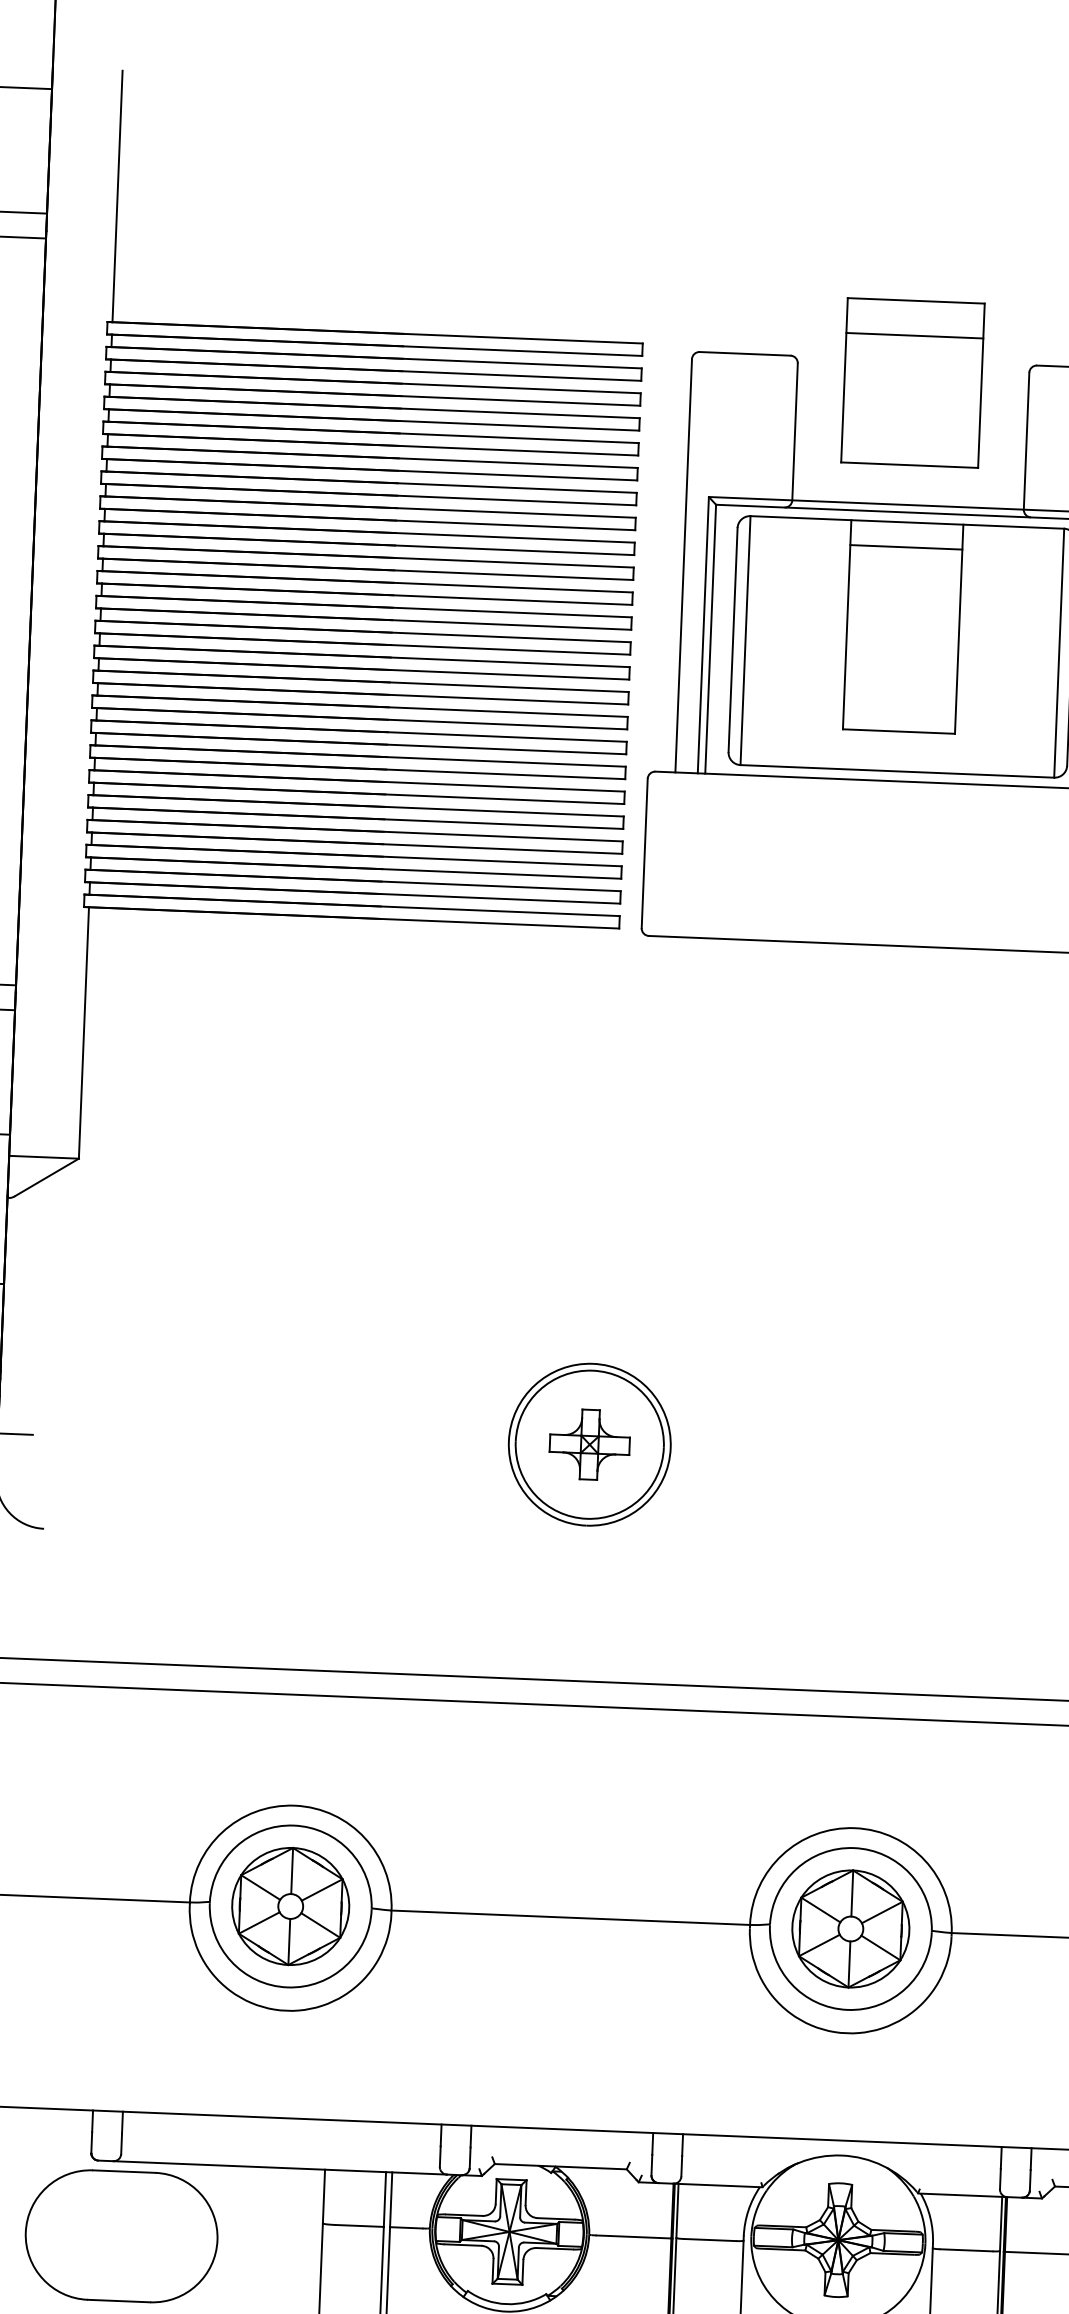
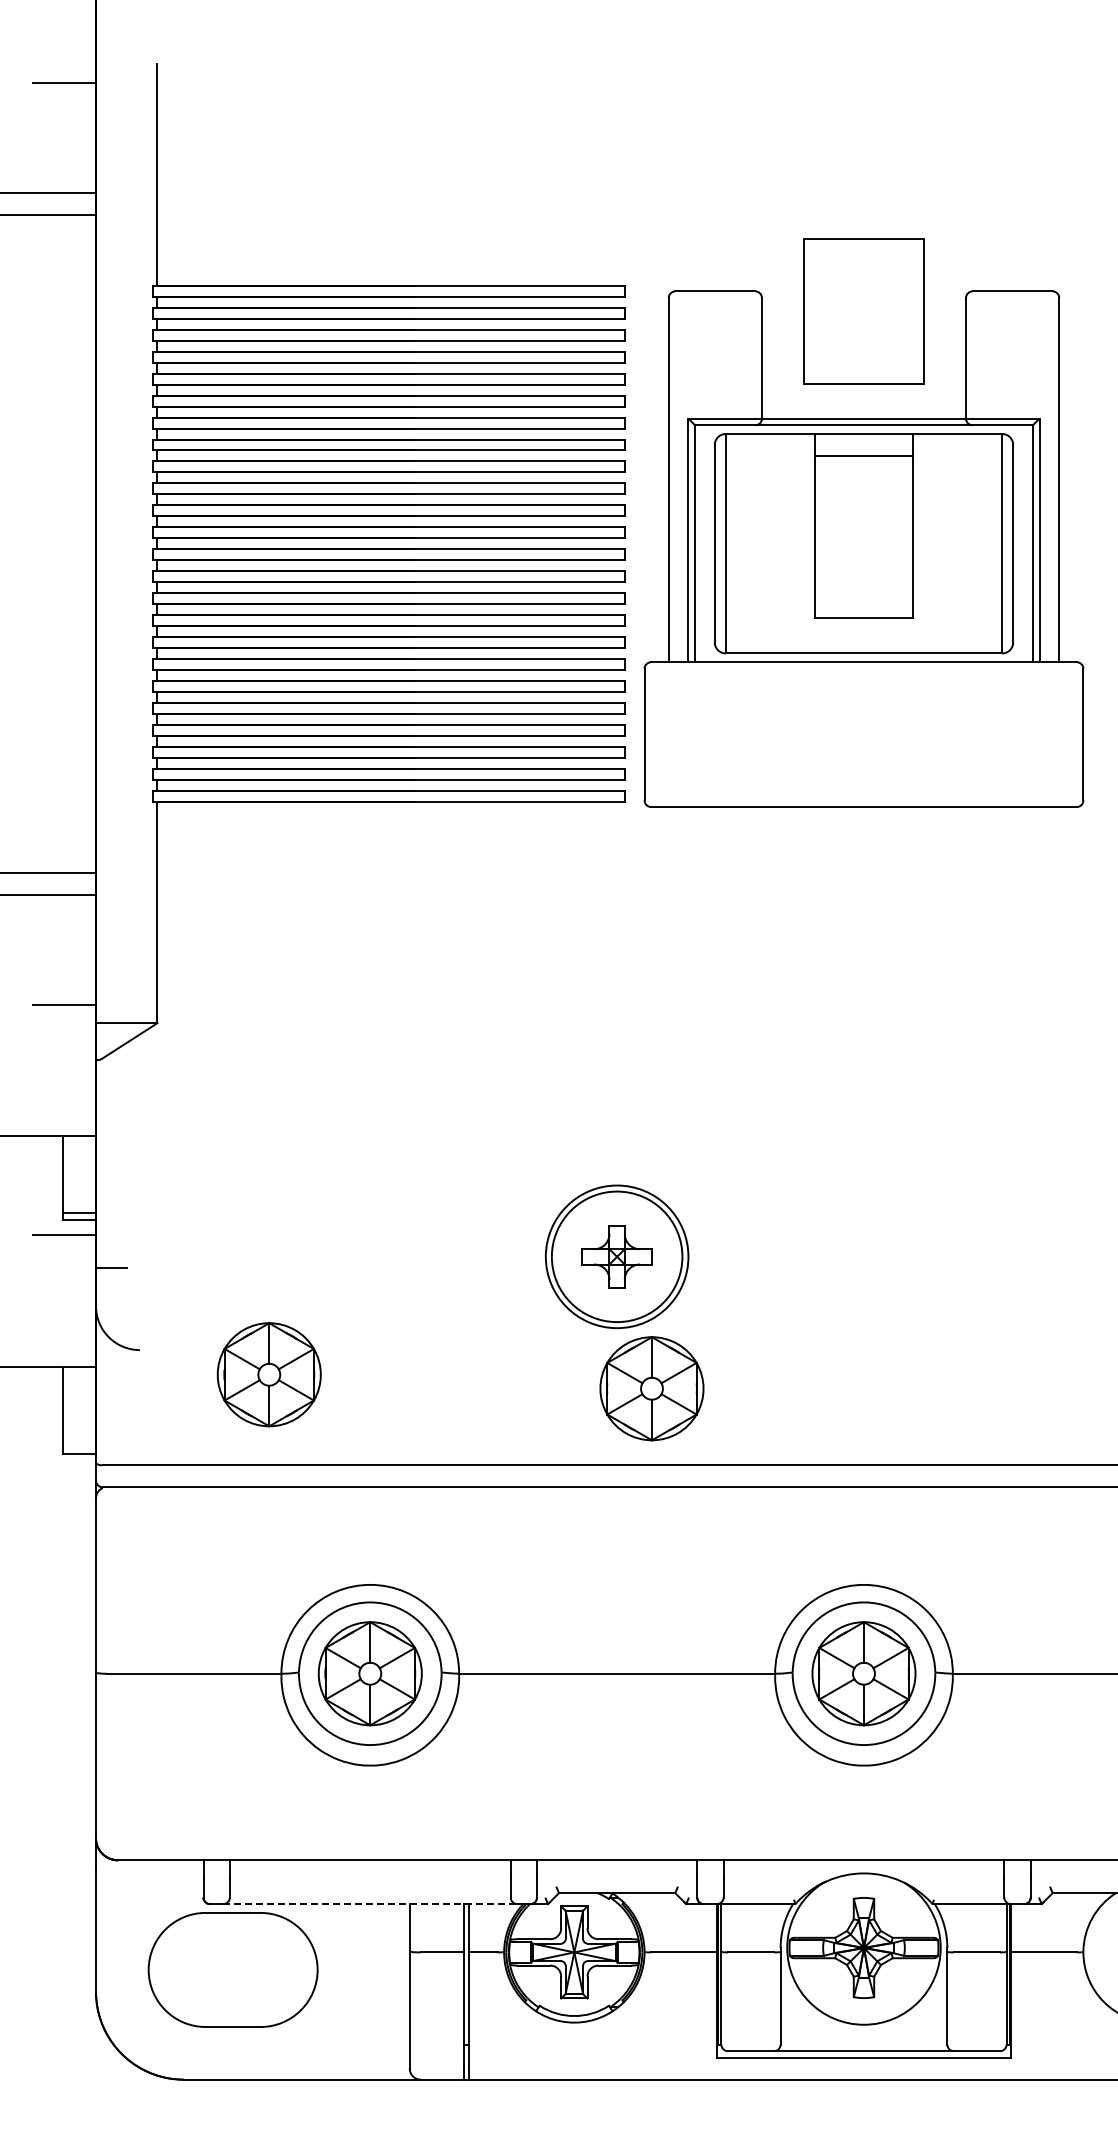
line: (914, 335) -> (863, 269), removed
part: (188, 1562) -> (268, 1374), added
part: (622, 1595) -> (651, 1388), added
line: (280, 2168) -> (370, 1904), solid -> dashed

